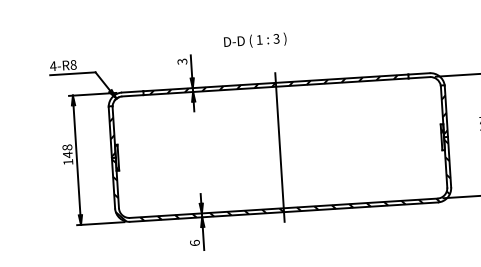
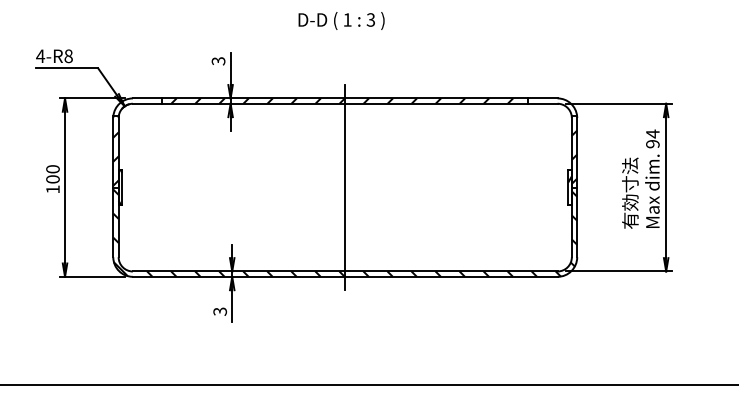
text: (255, 40) -> (341, 20), moved
text: (67, 151) -> (52, 174), 148 -> 100
text: (194, 242) -> (219, 311), 6 -> 3

